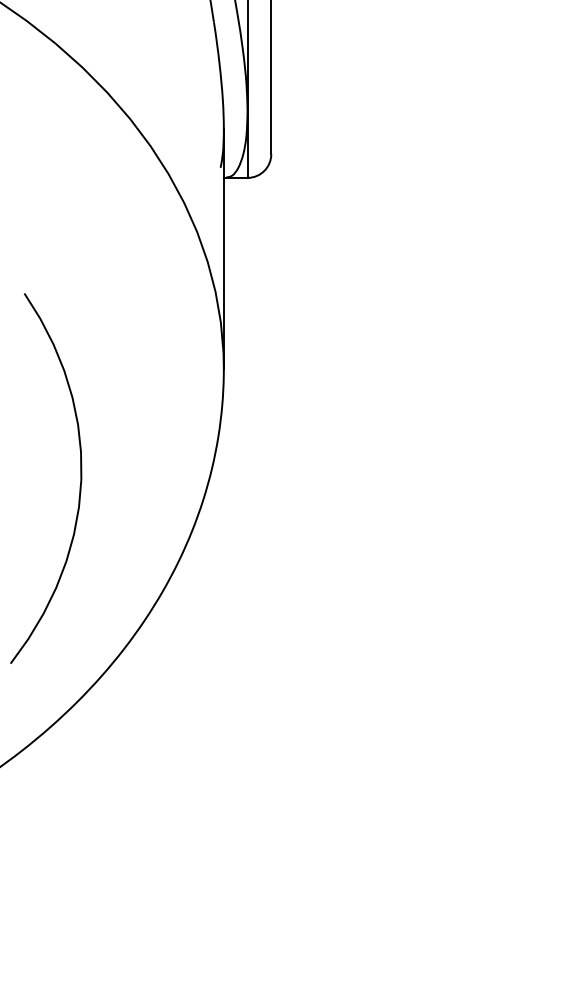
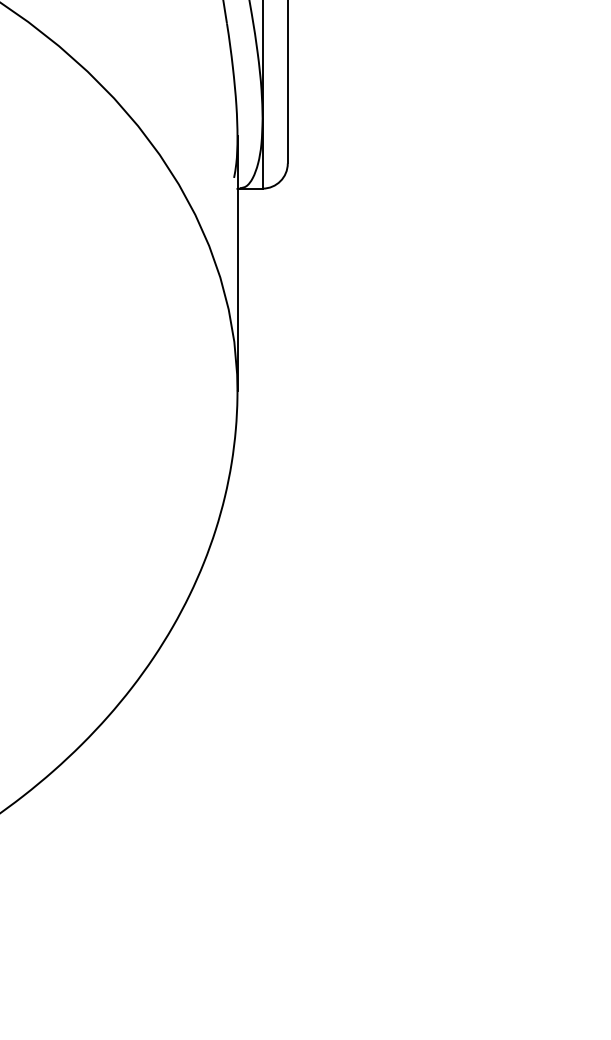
curve: (80, 477) -> (85, 506), removed

